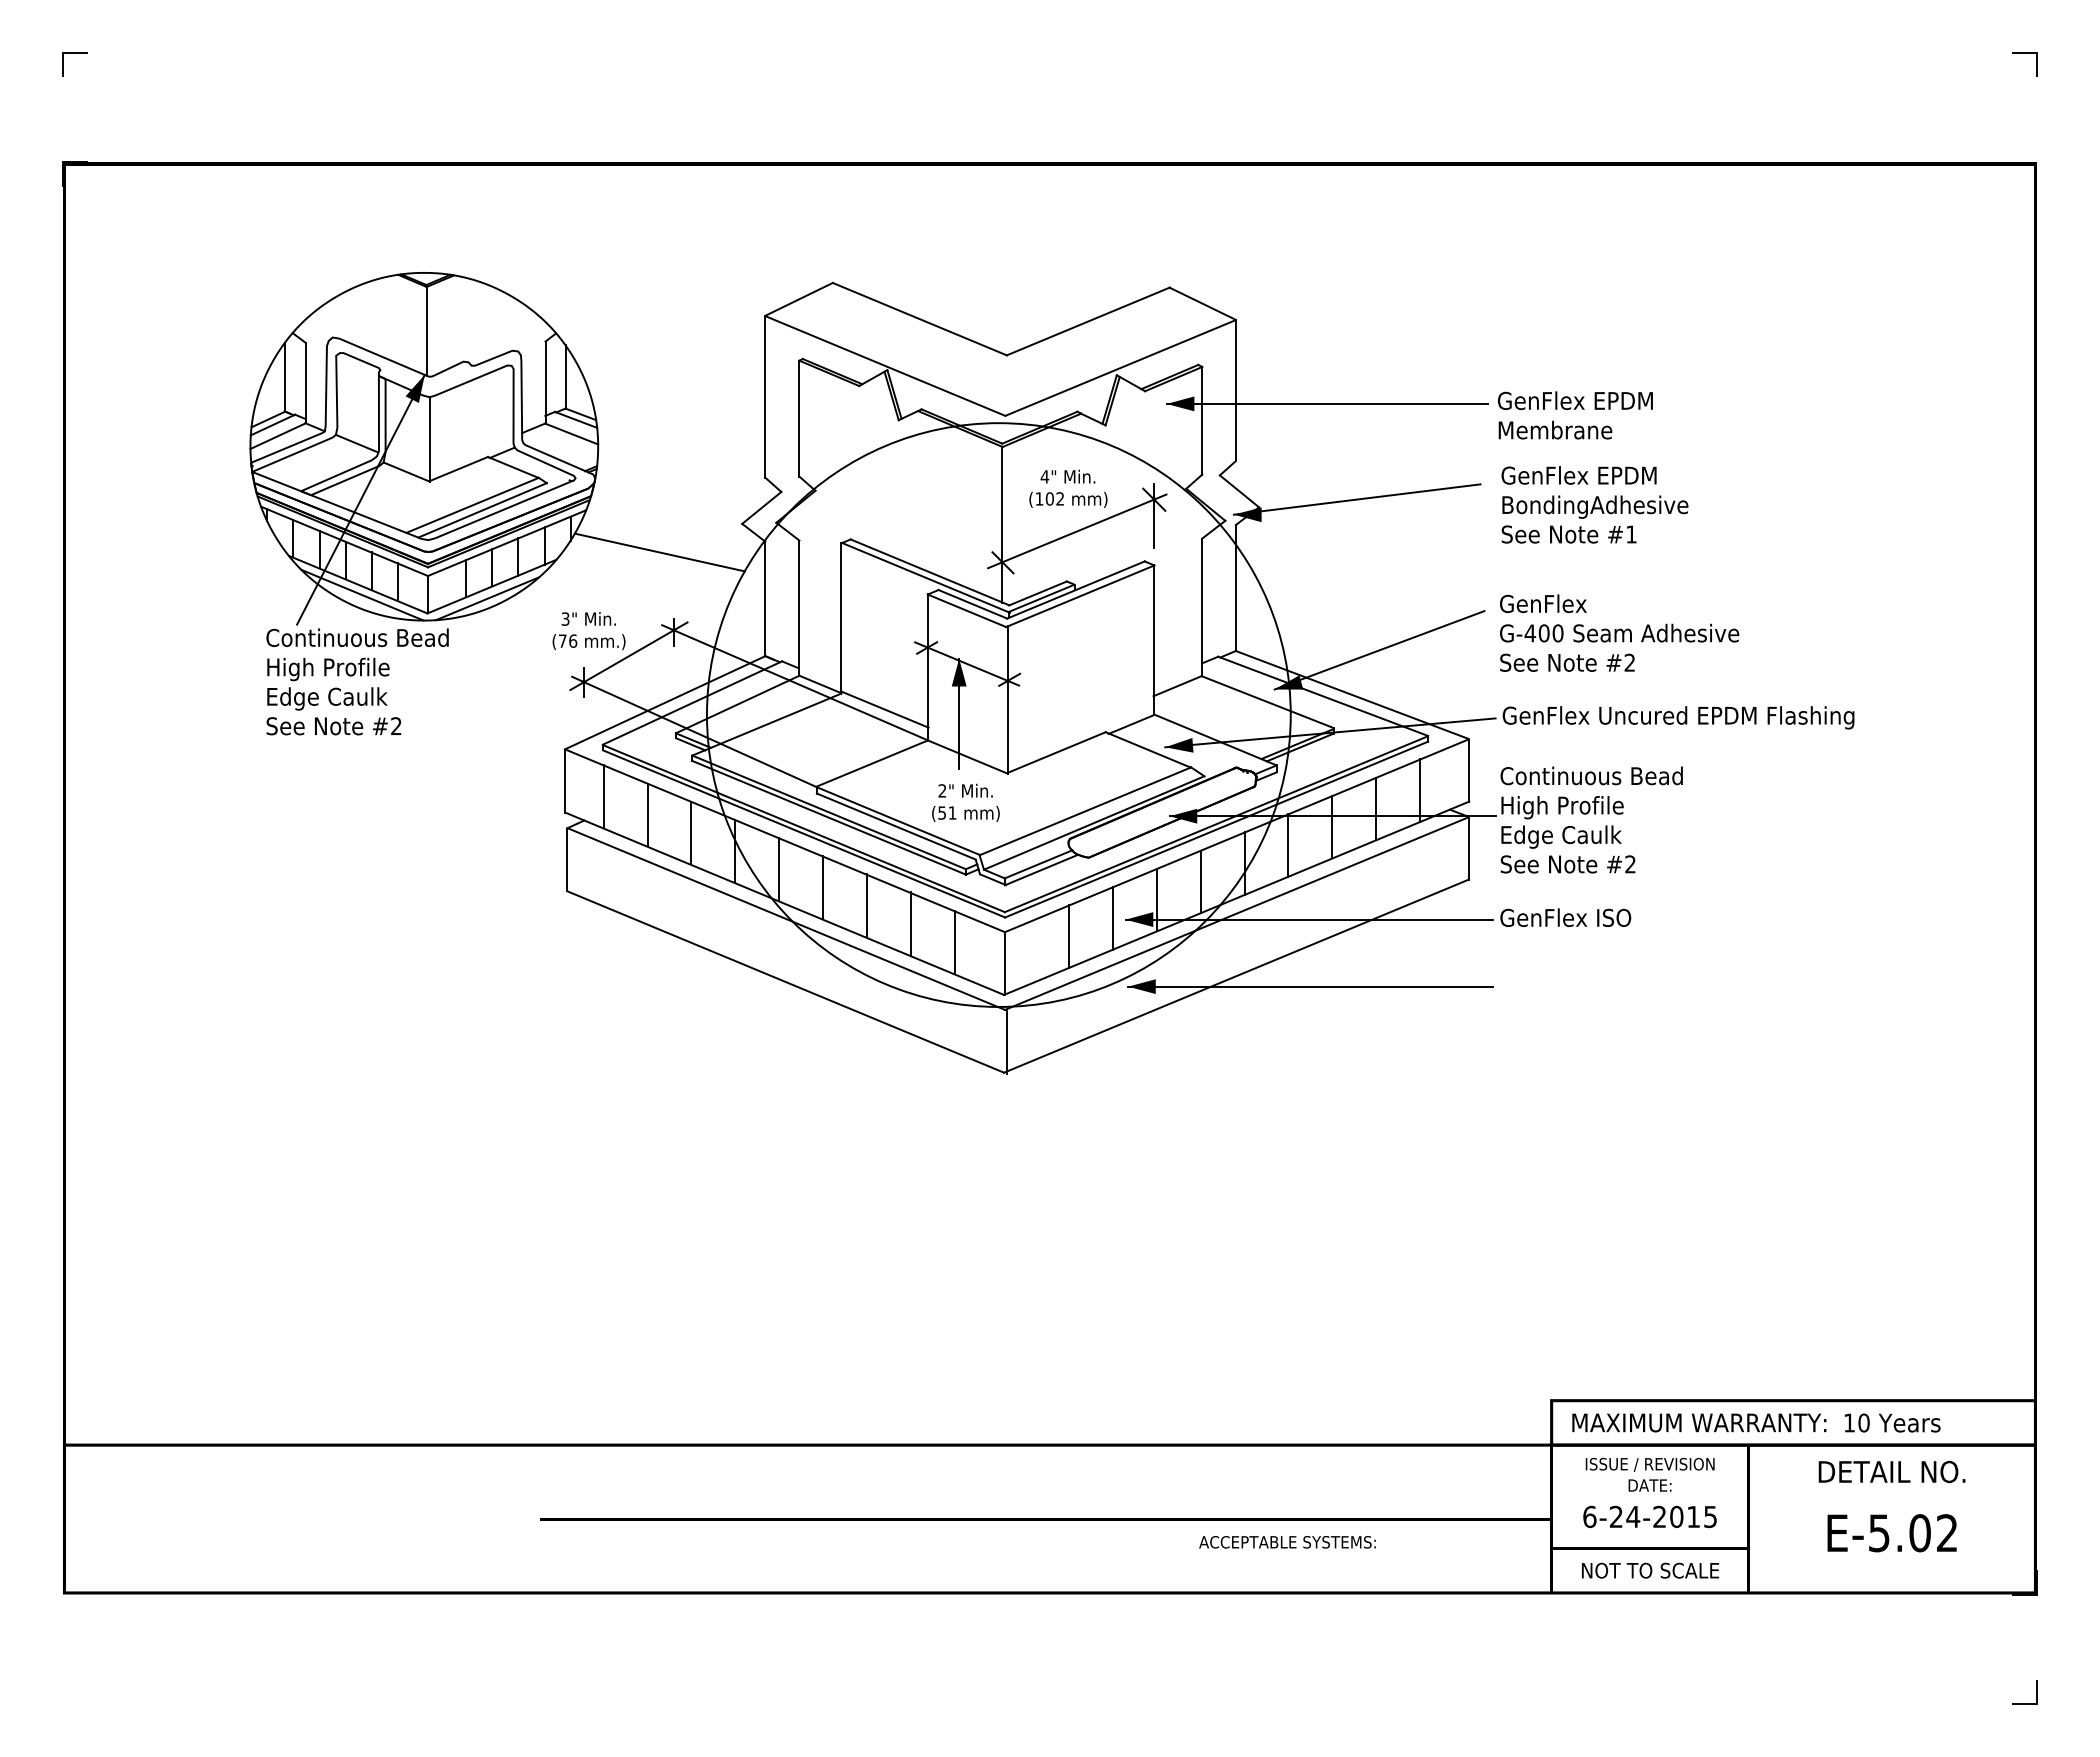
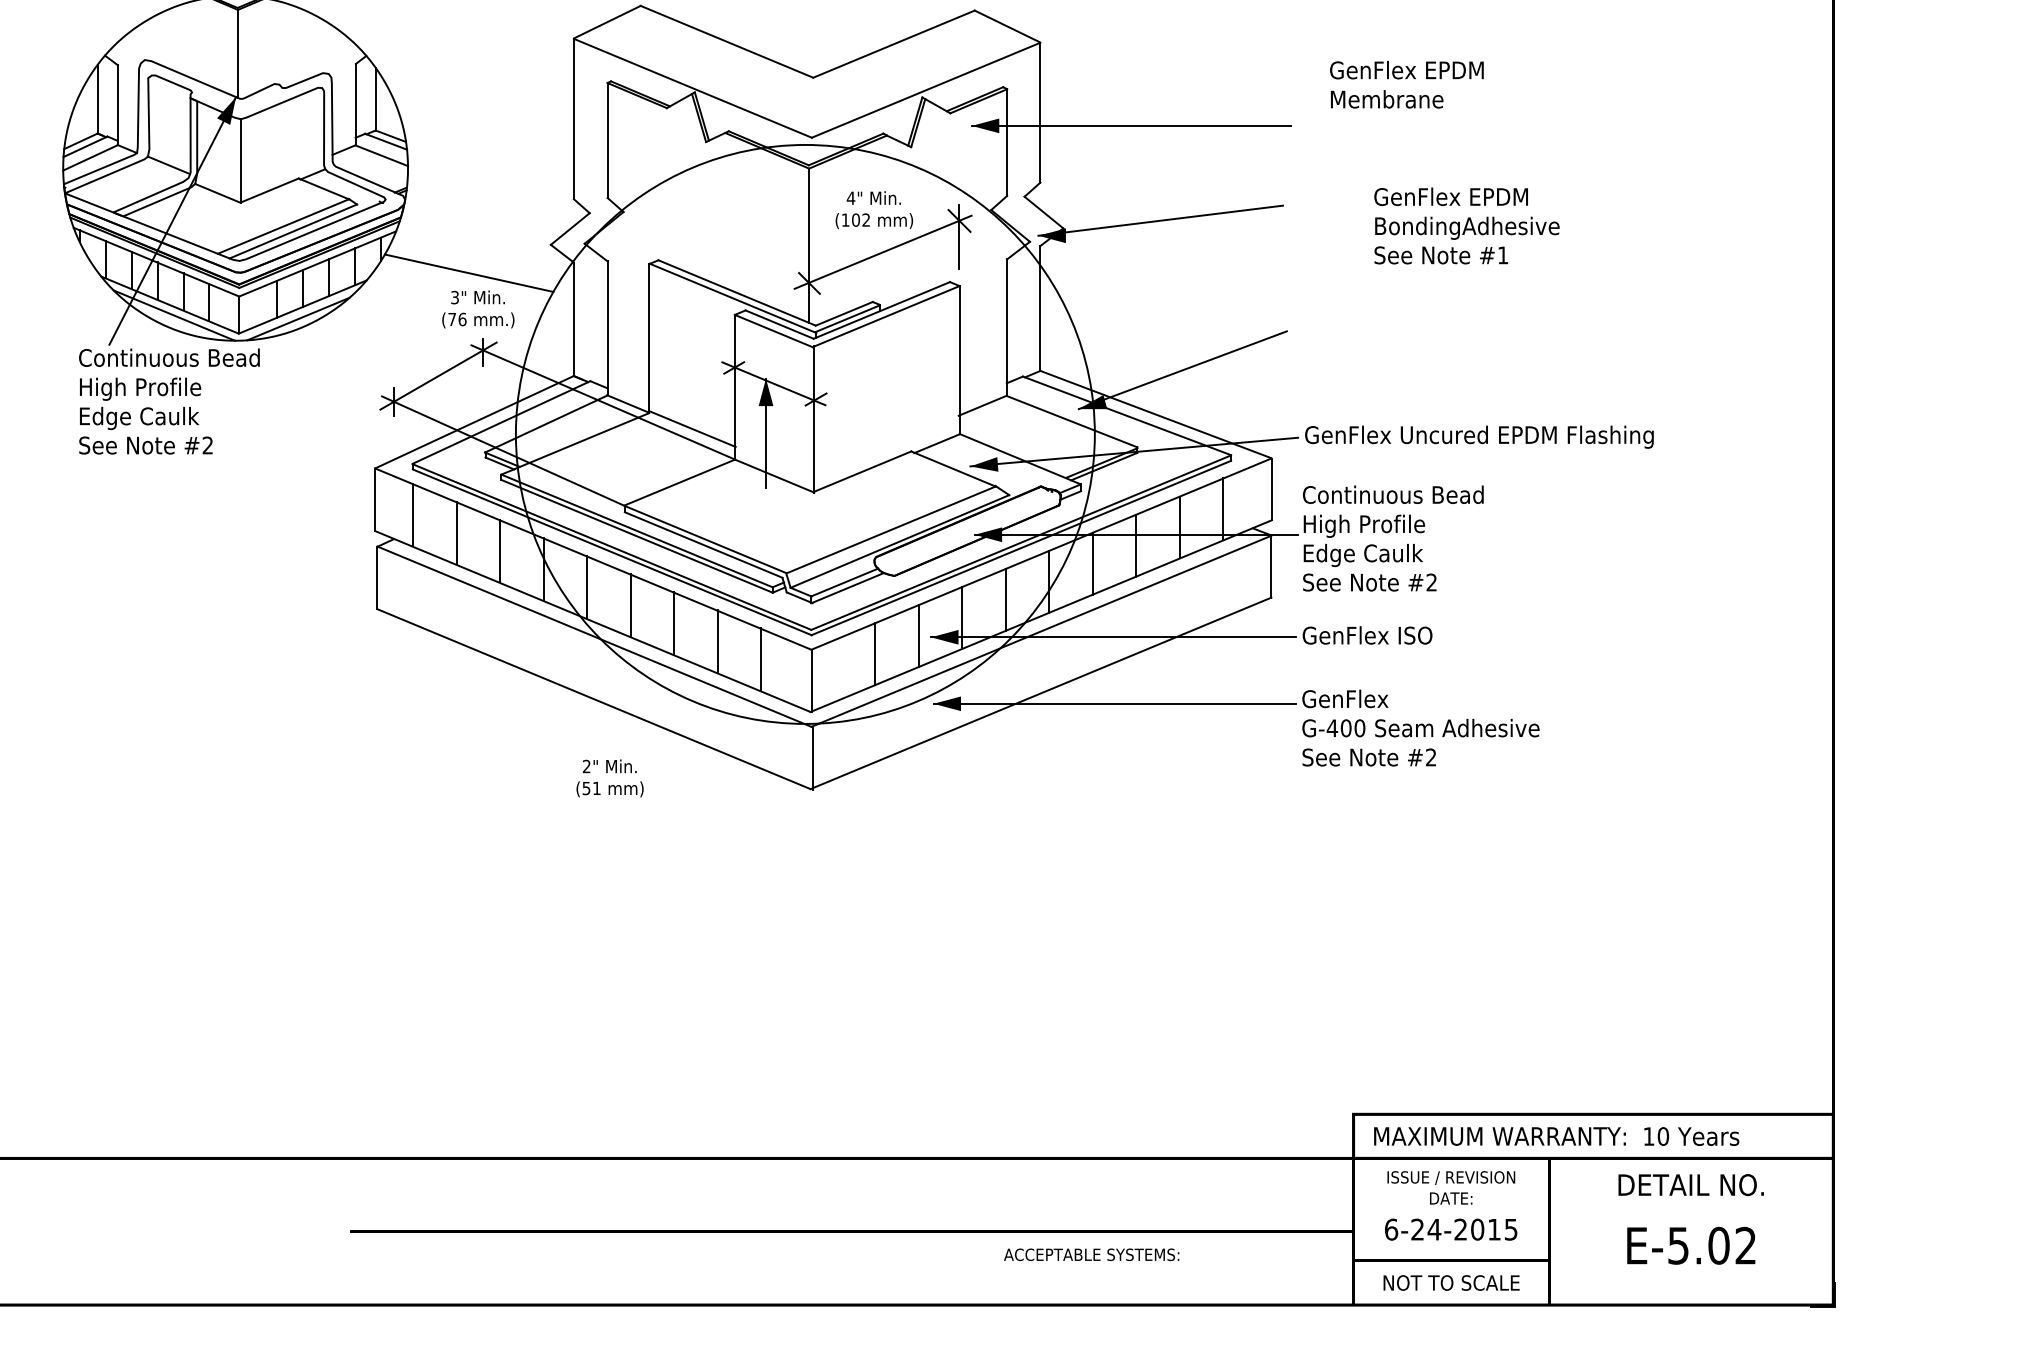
text: (1575, 415) -> (1406, 84), moved
text: (1594, 504) -> (1466, 225), moved
text: (588, 631) -> (477, 309), moved
text: (1619, 632) -> (1420, 727), moved
text: (965, 802) -> (609, 778), moved

